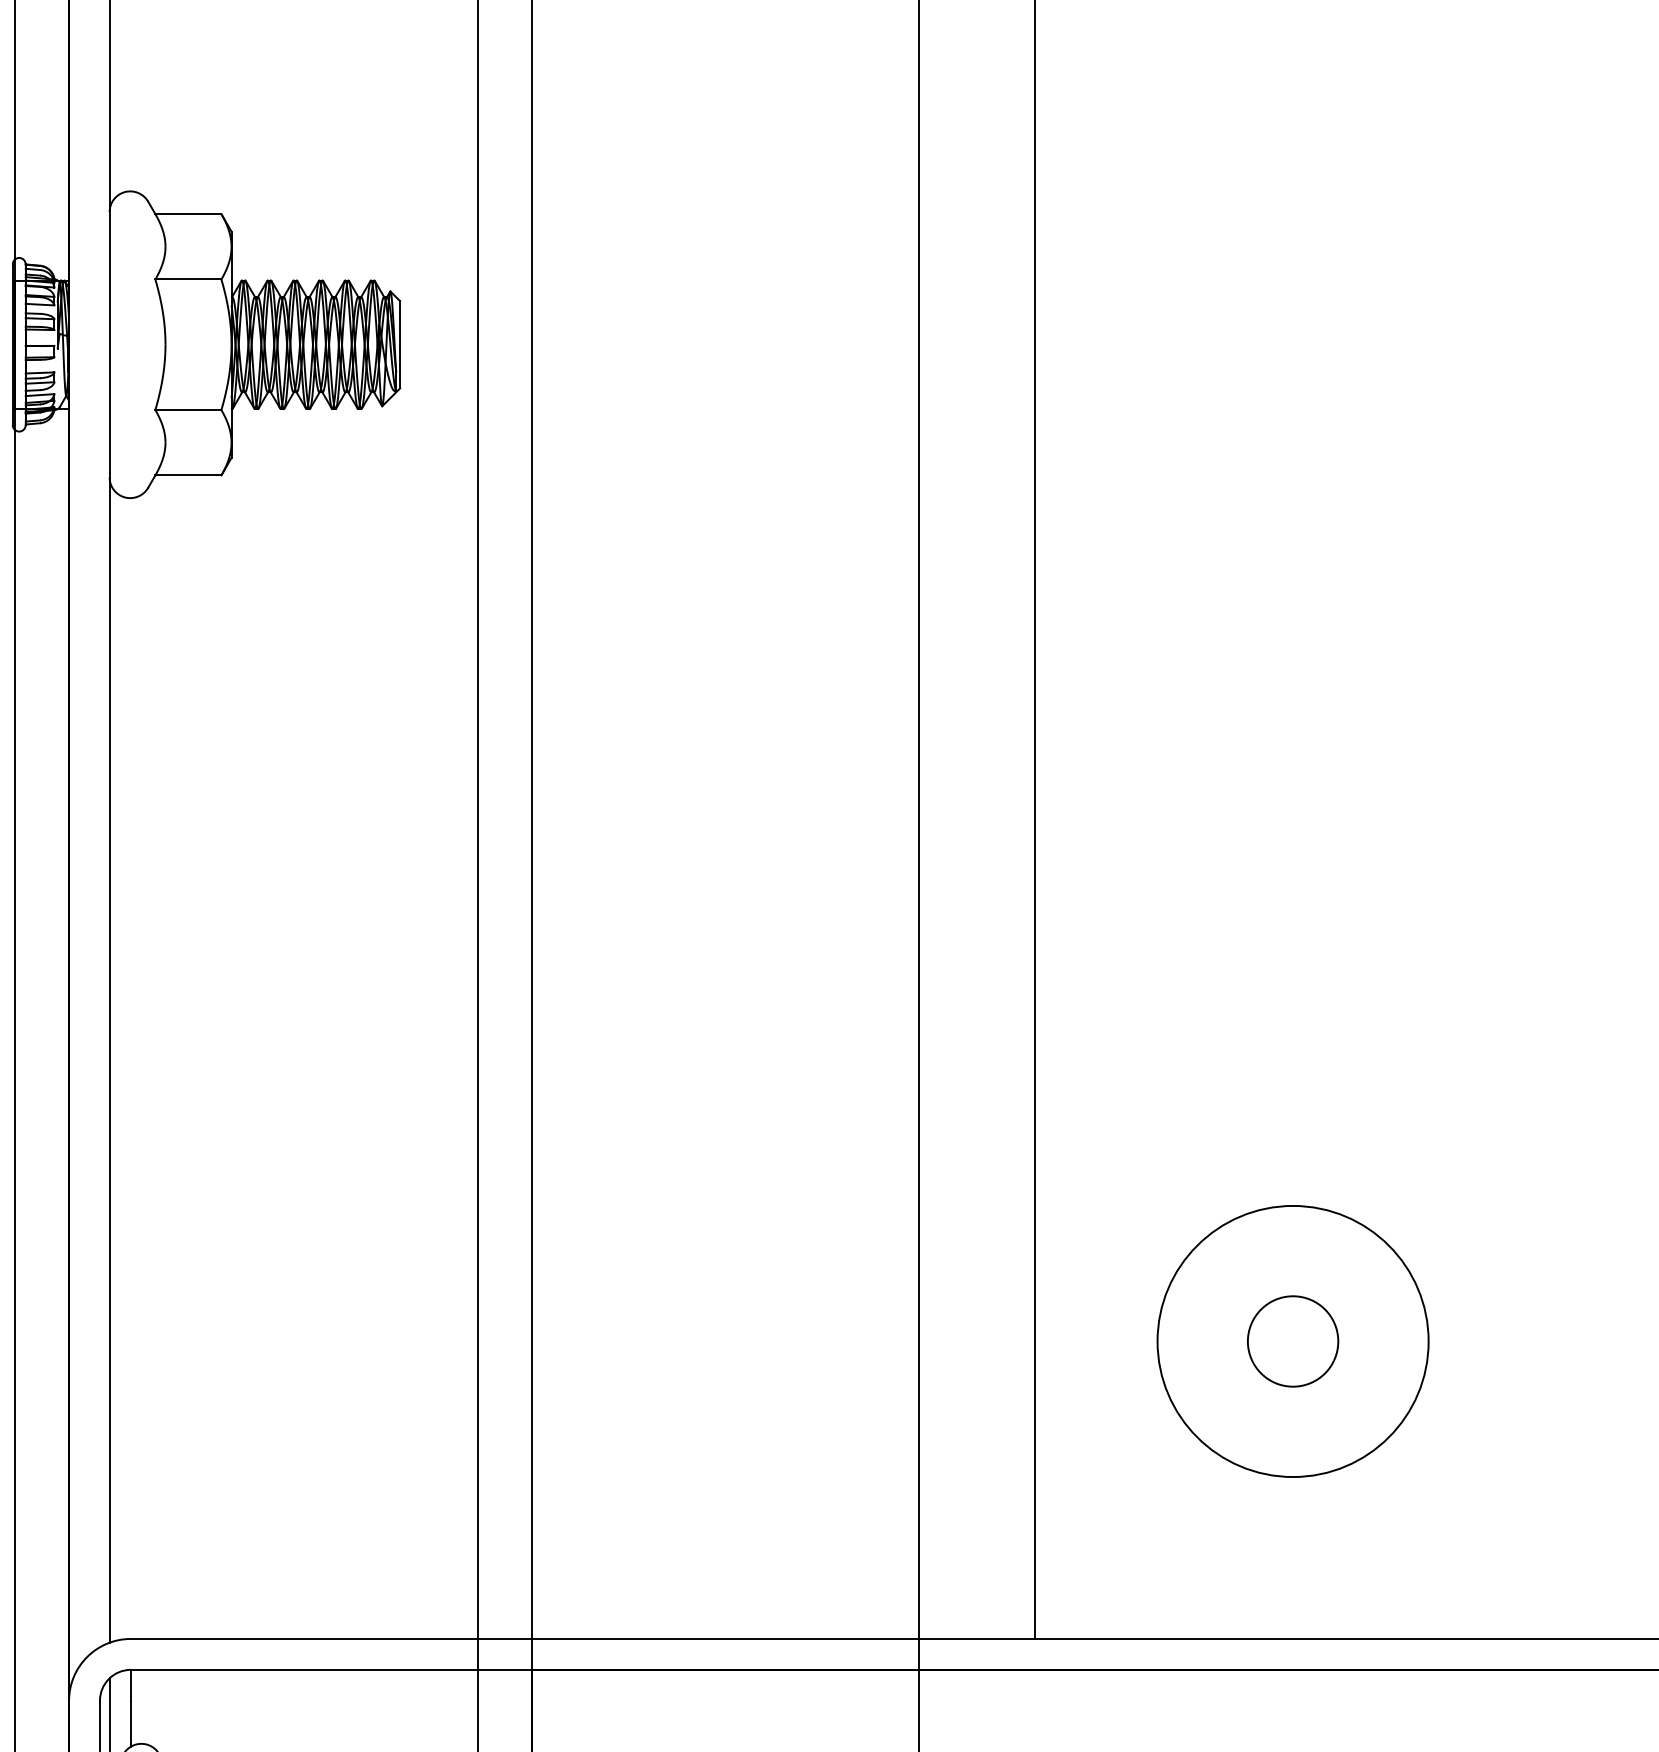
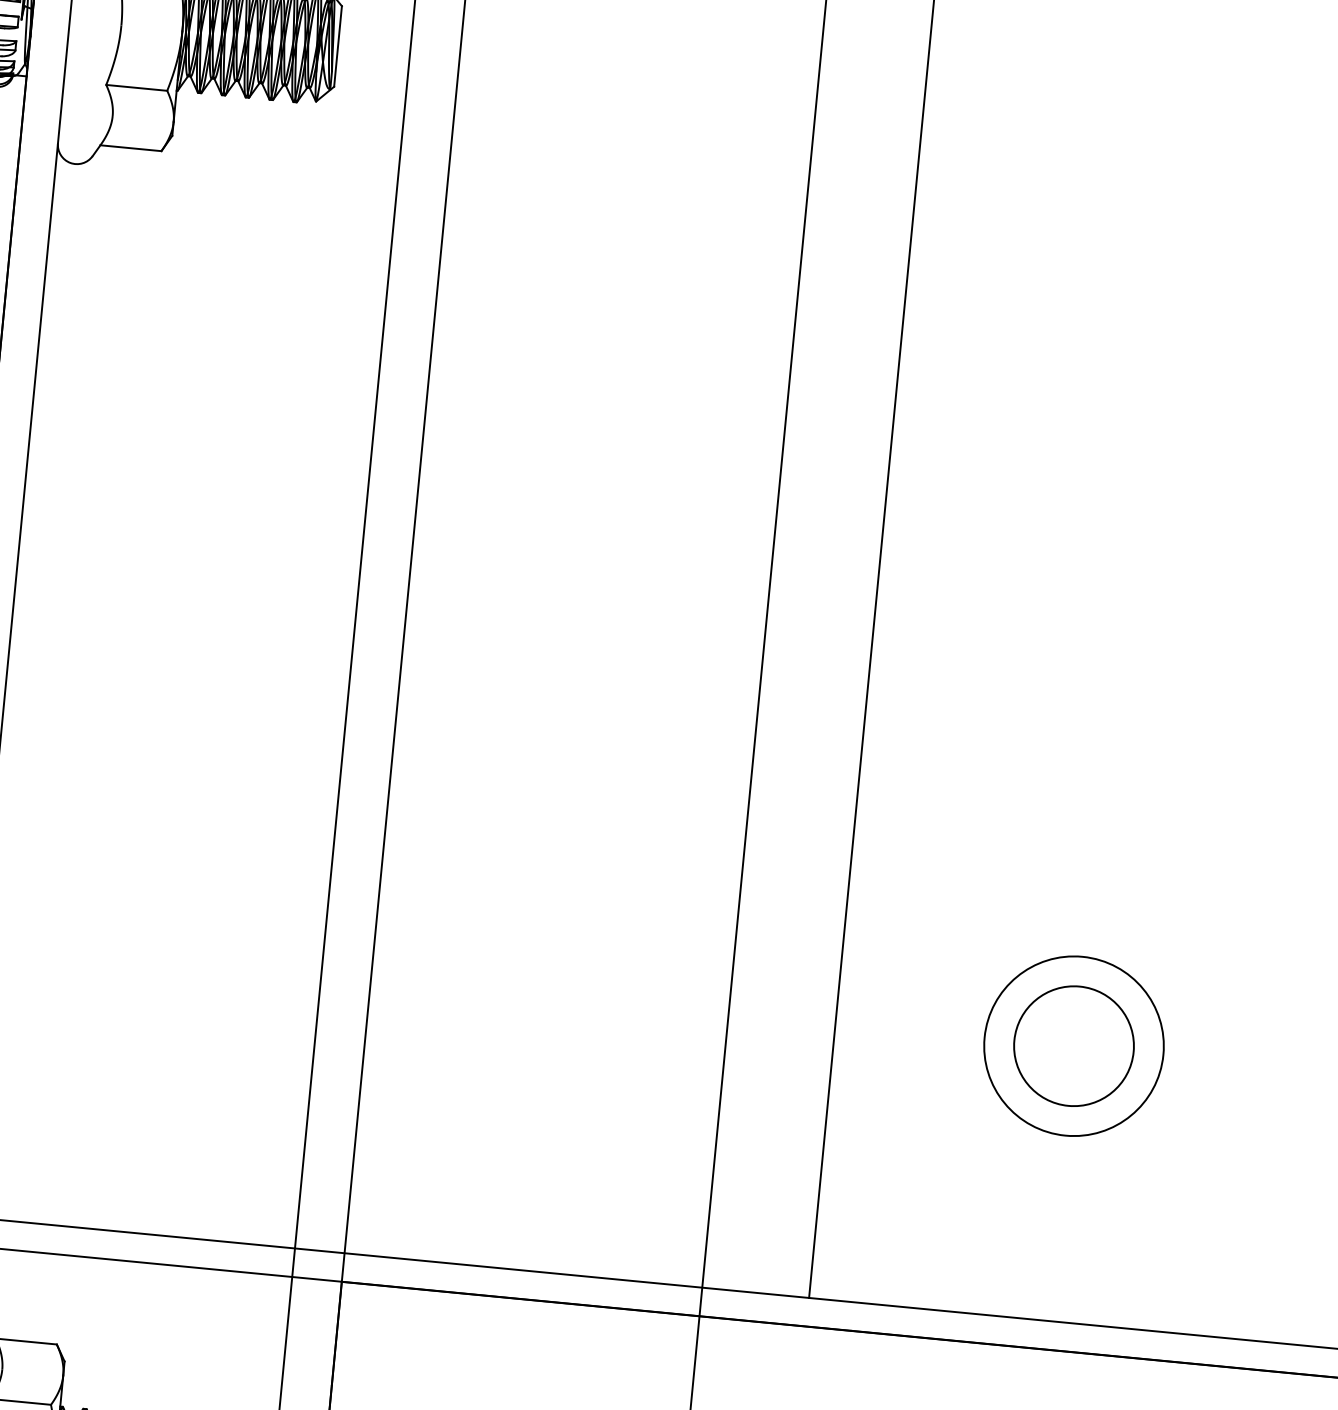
circle: (1292, 1341) -> (1073, 1046), size x0.71
circle: (1292, 1341) -> (1073, 1046), size x1.43

